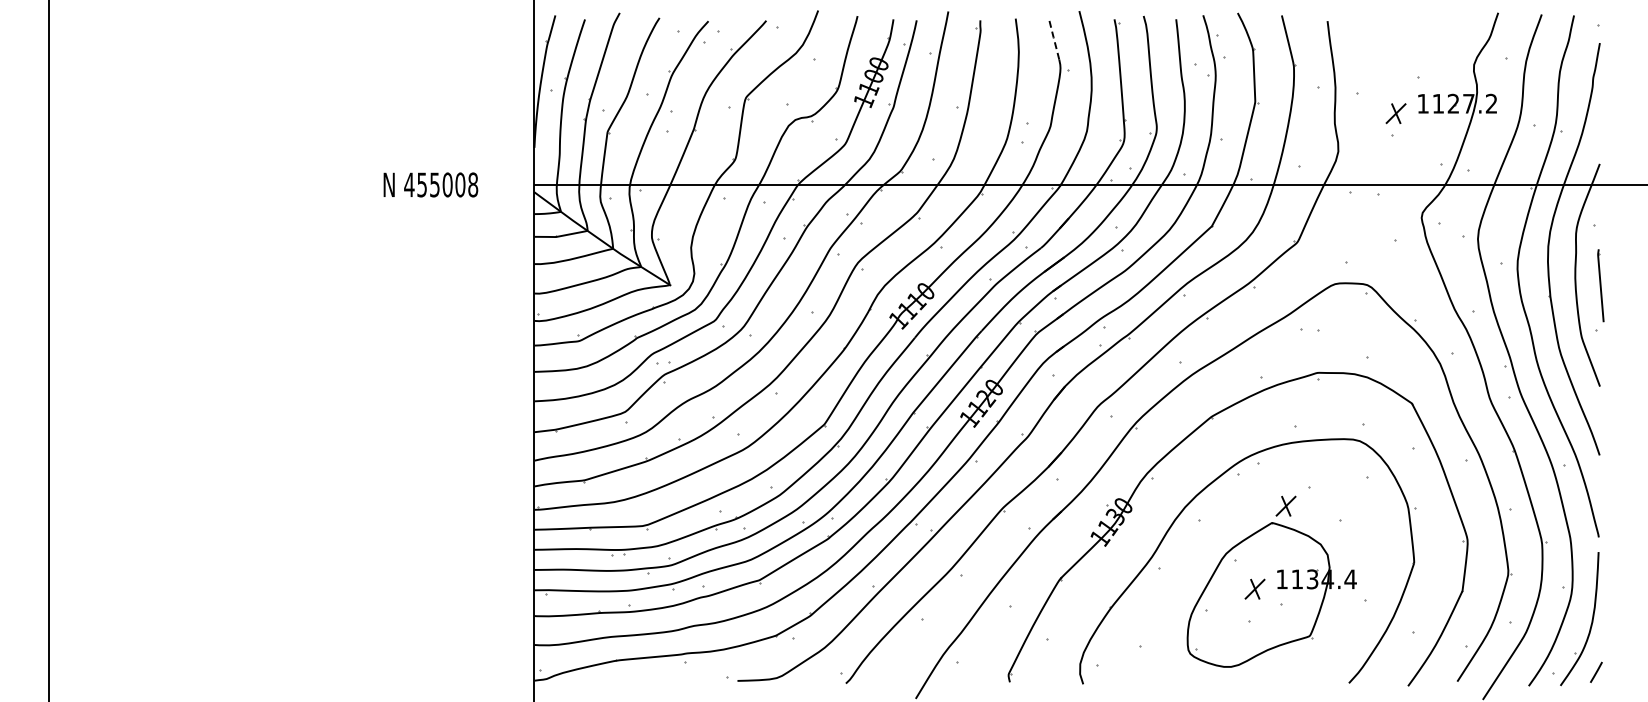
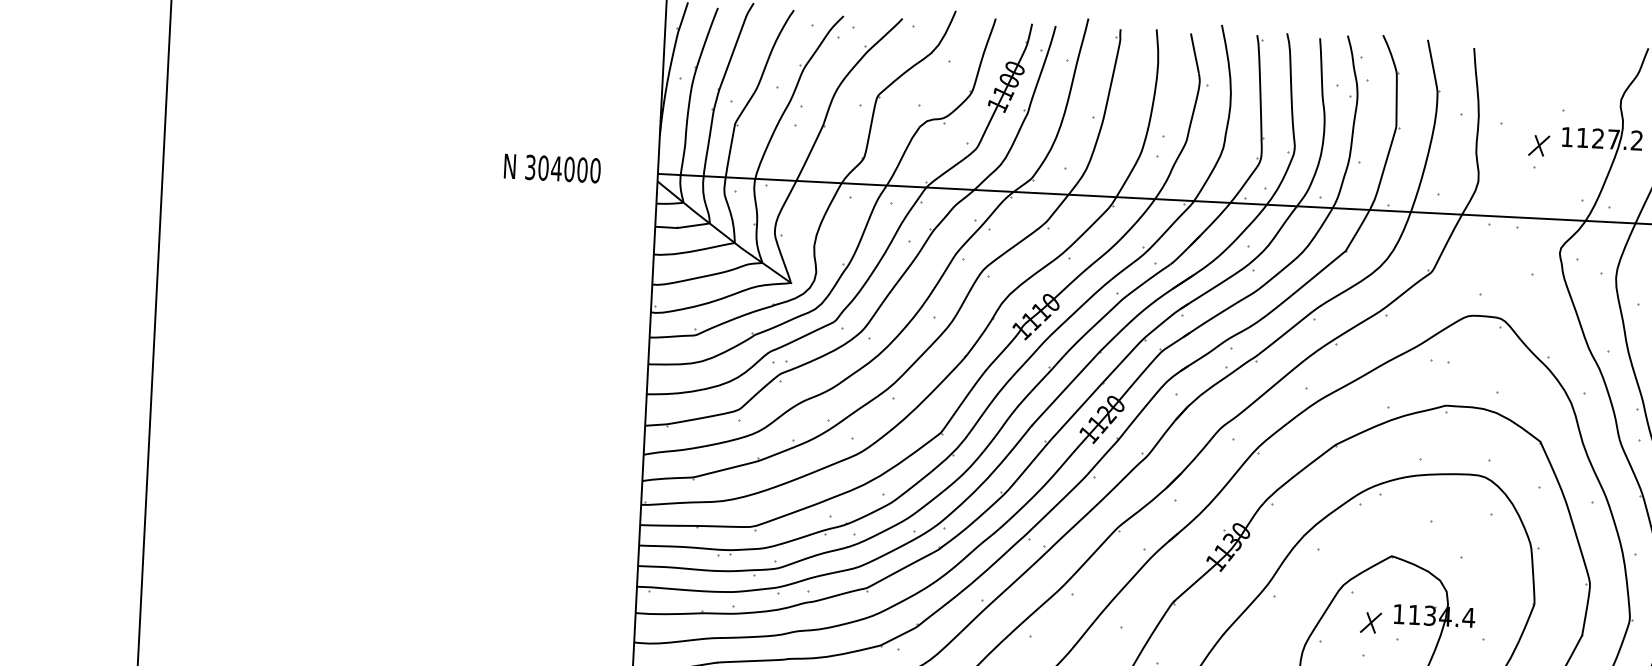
line: (1054, 41) -> (1194, 54), dashed -> solid
text: (441, 184) -> (563, 168), 455008 -> 304000
part: (1285, 505) -> (1406, 539), removed

